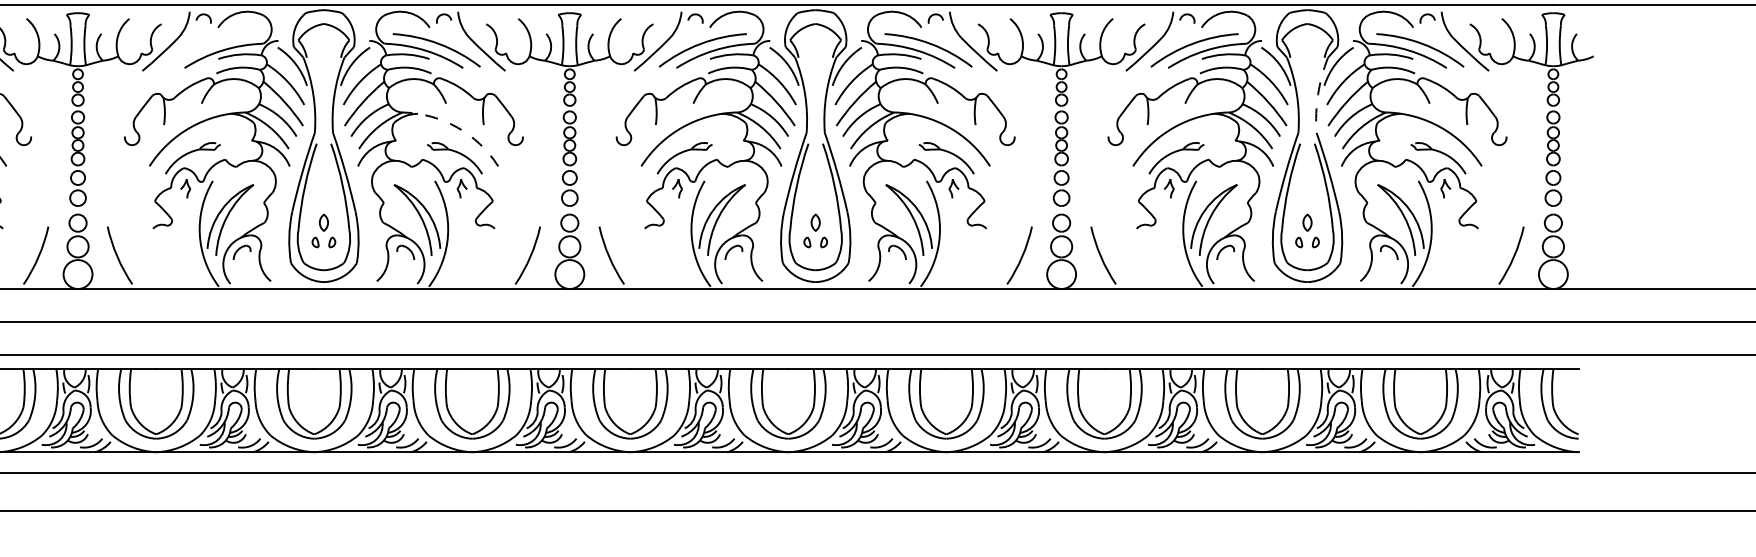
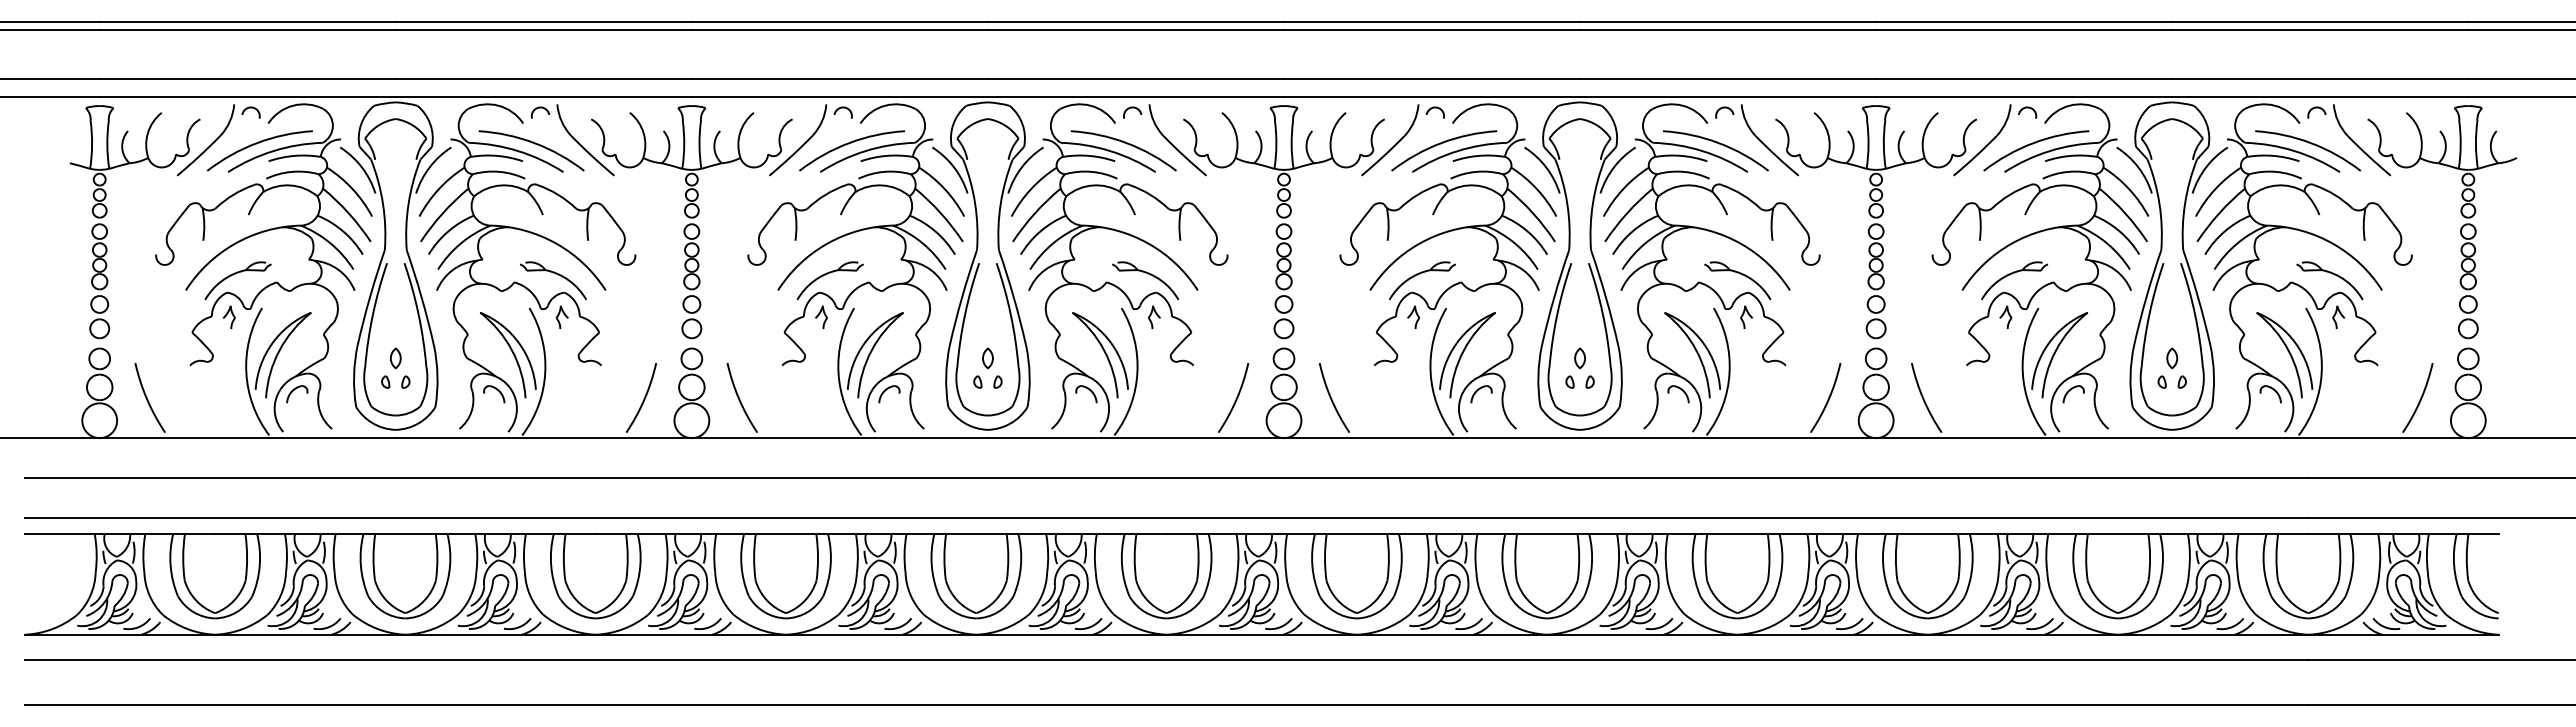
arc: (208, 45) -> (849, 144), added
arc: (1318, 94) -> (2185, 204), dashed -> solid
arc: (457, 127) -> (1148, 243), dashed -> solid

